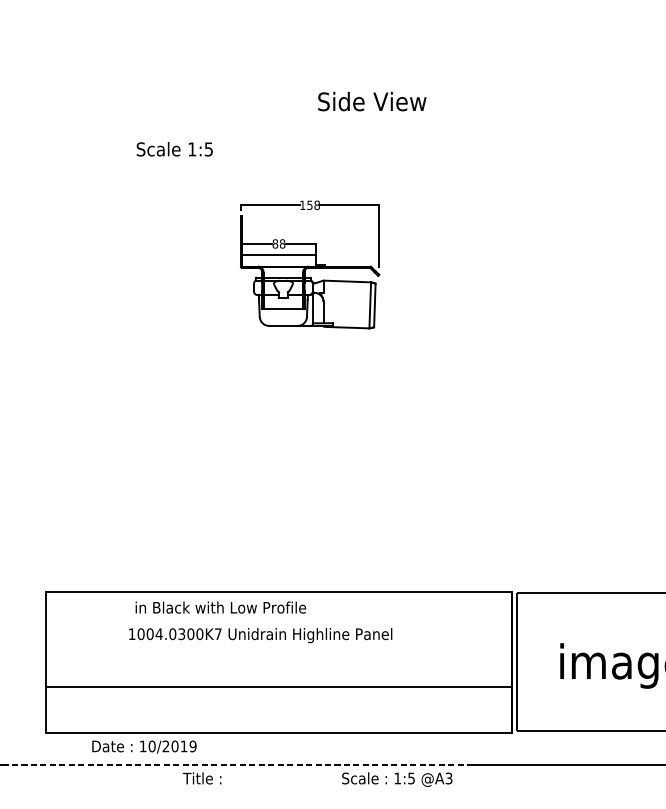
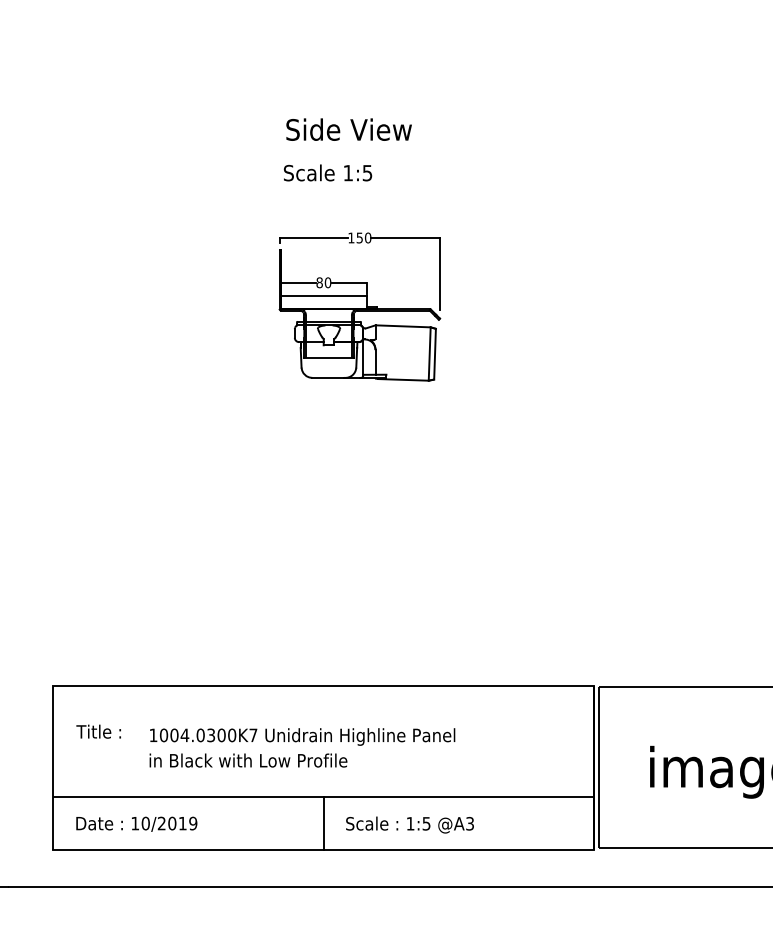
text: (371, 101) -> (348, 129), moved
text: (174, 148) -> (327, 172), moved
text: (317, 204) -> (368, 237), 158 -> 150
text: (282, 243) -> (327, 282), 88 -> 80
text: (220, 607) -> (248, 760), moved
line: (278, 709) -> (323, 822), added
text: (144, 746) -> (136, 823), moved
line: (239, 765) -> (278, 887), dashed -> solid
text: (201, 778) -> (98, 731), moved
text: (396, 779) -> (409, 824), moved

